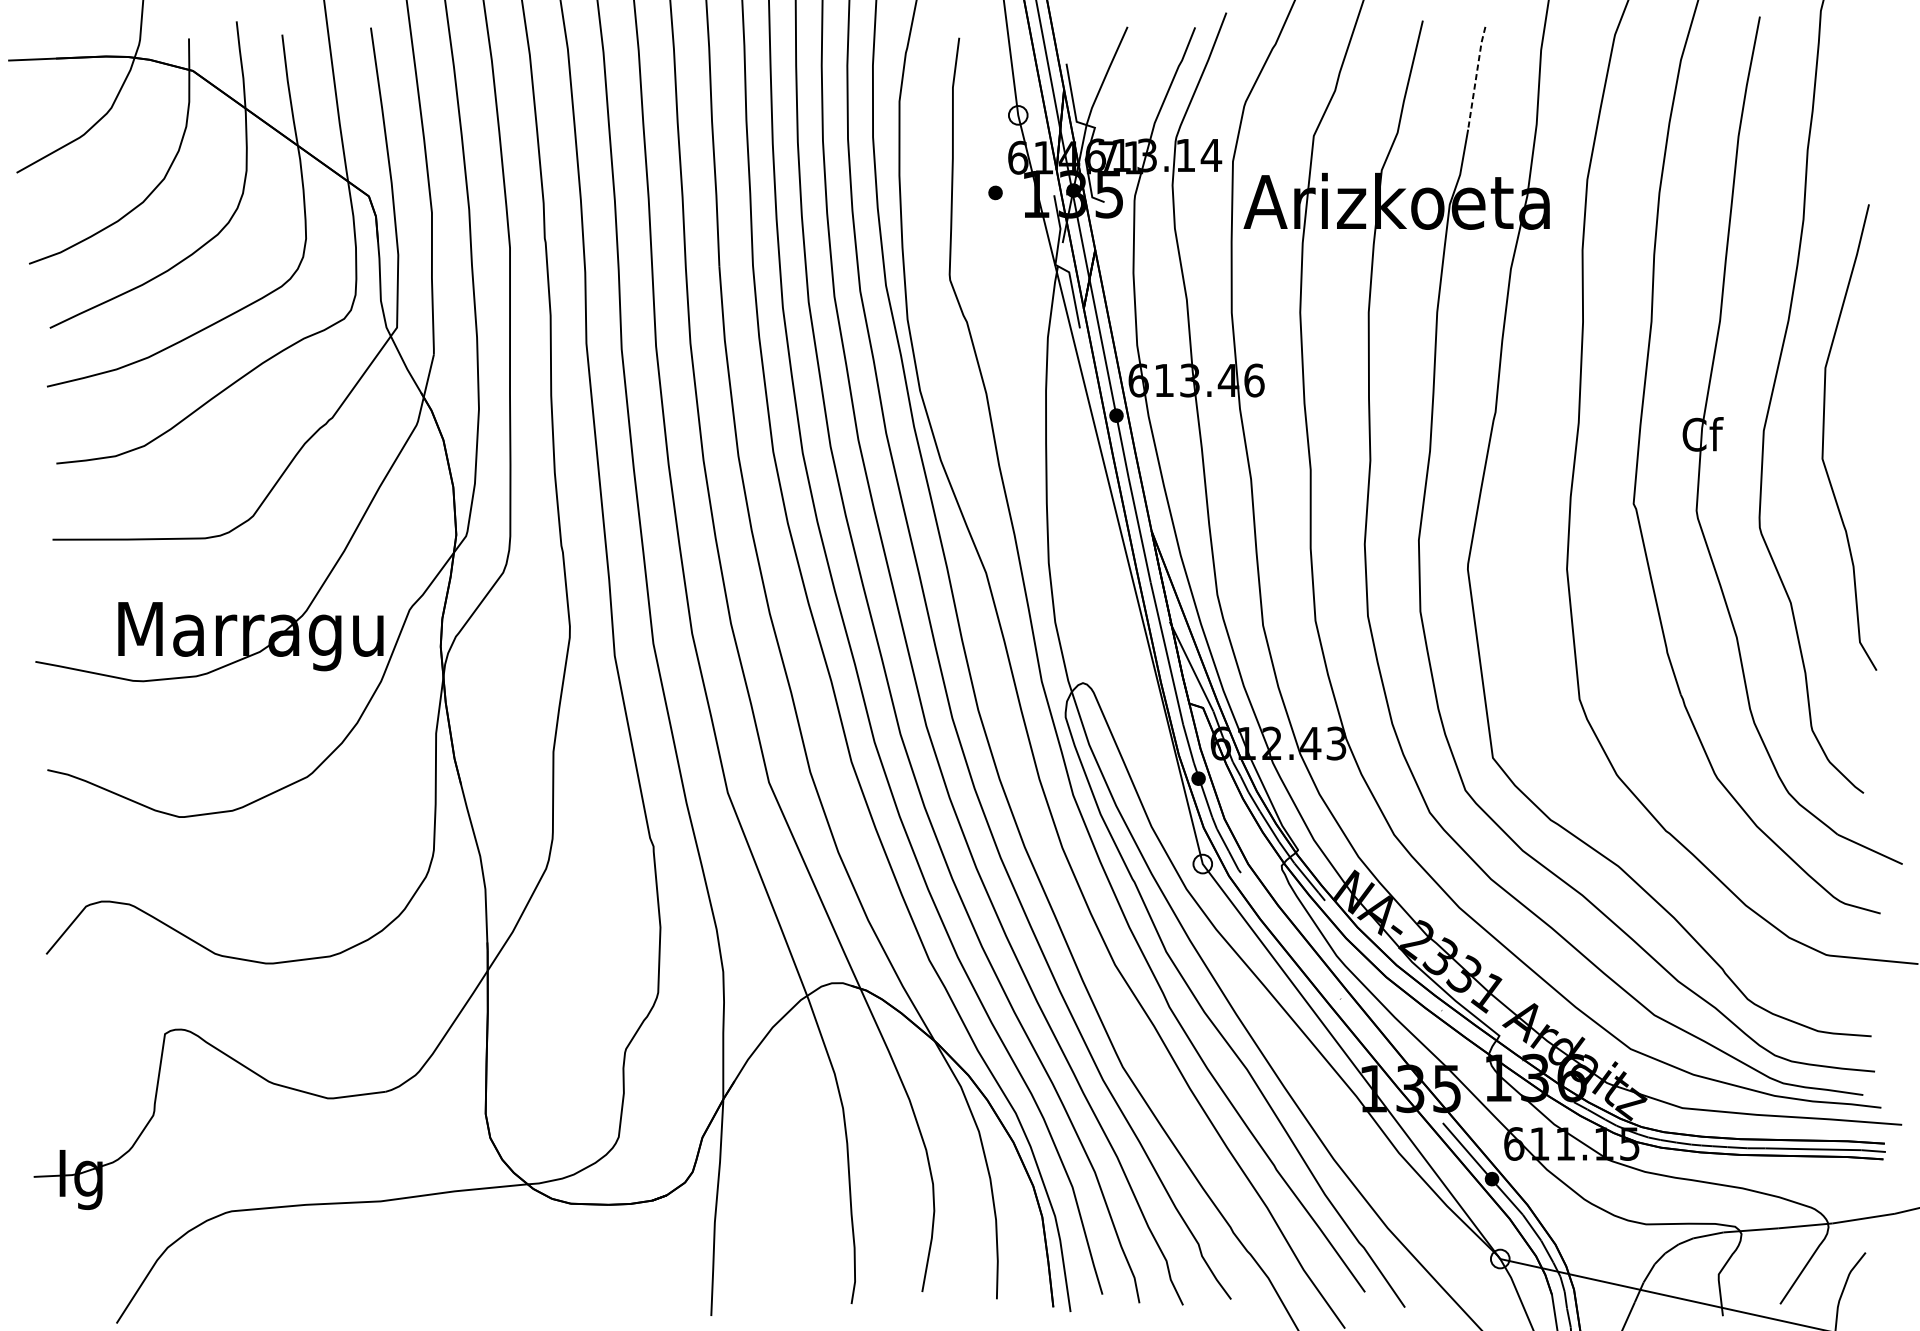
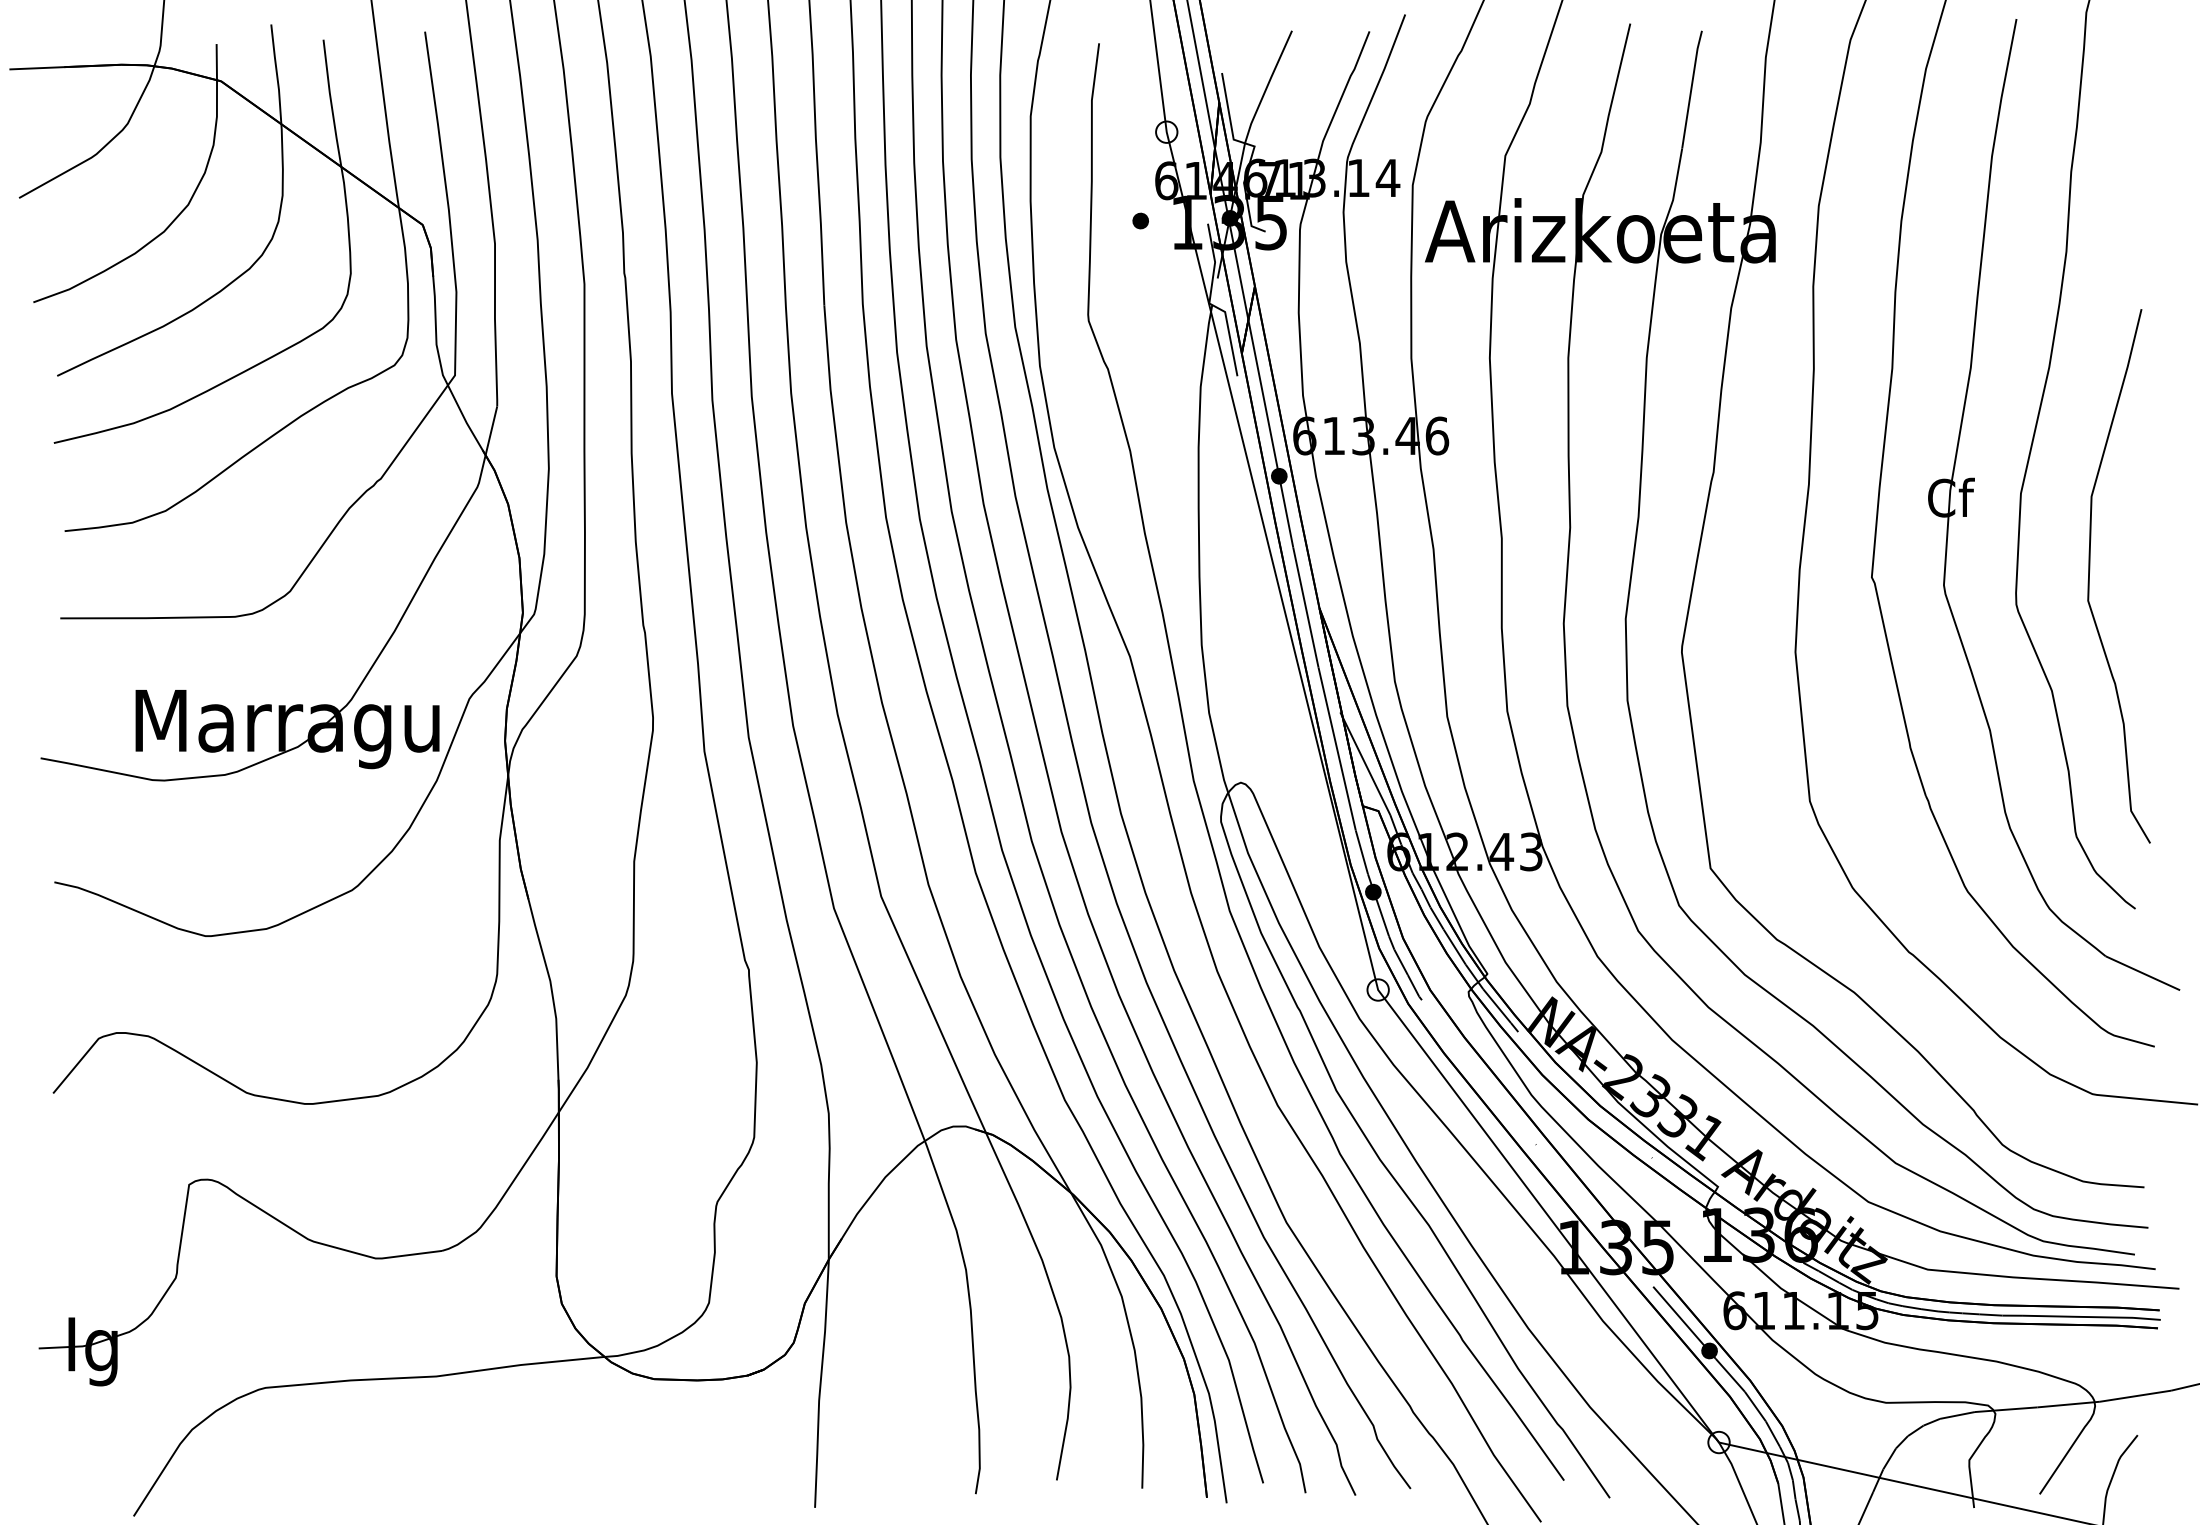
line: (1476, 77) -> (1691, 88), dashed -> solid
curve: (1824, 432) -> (2090, 570), moved

